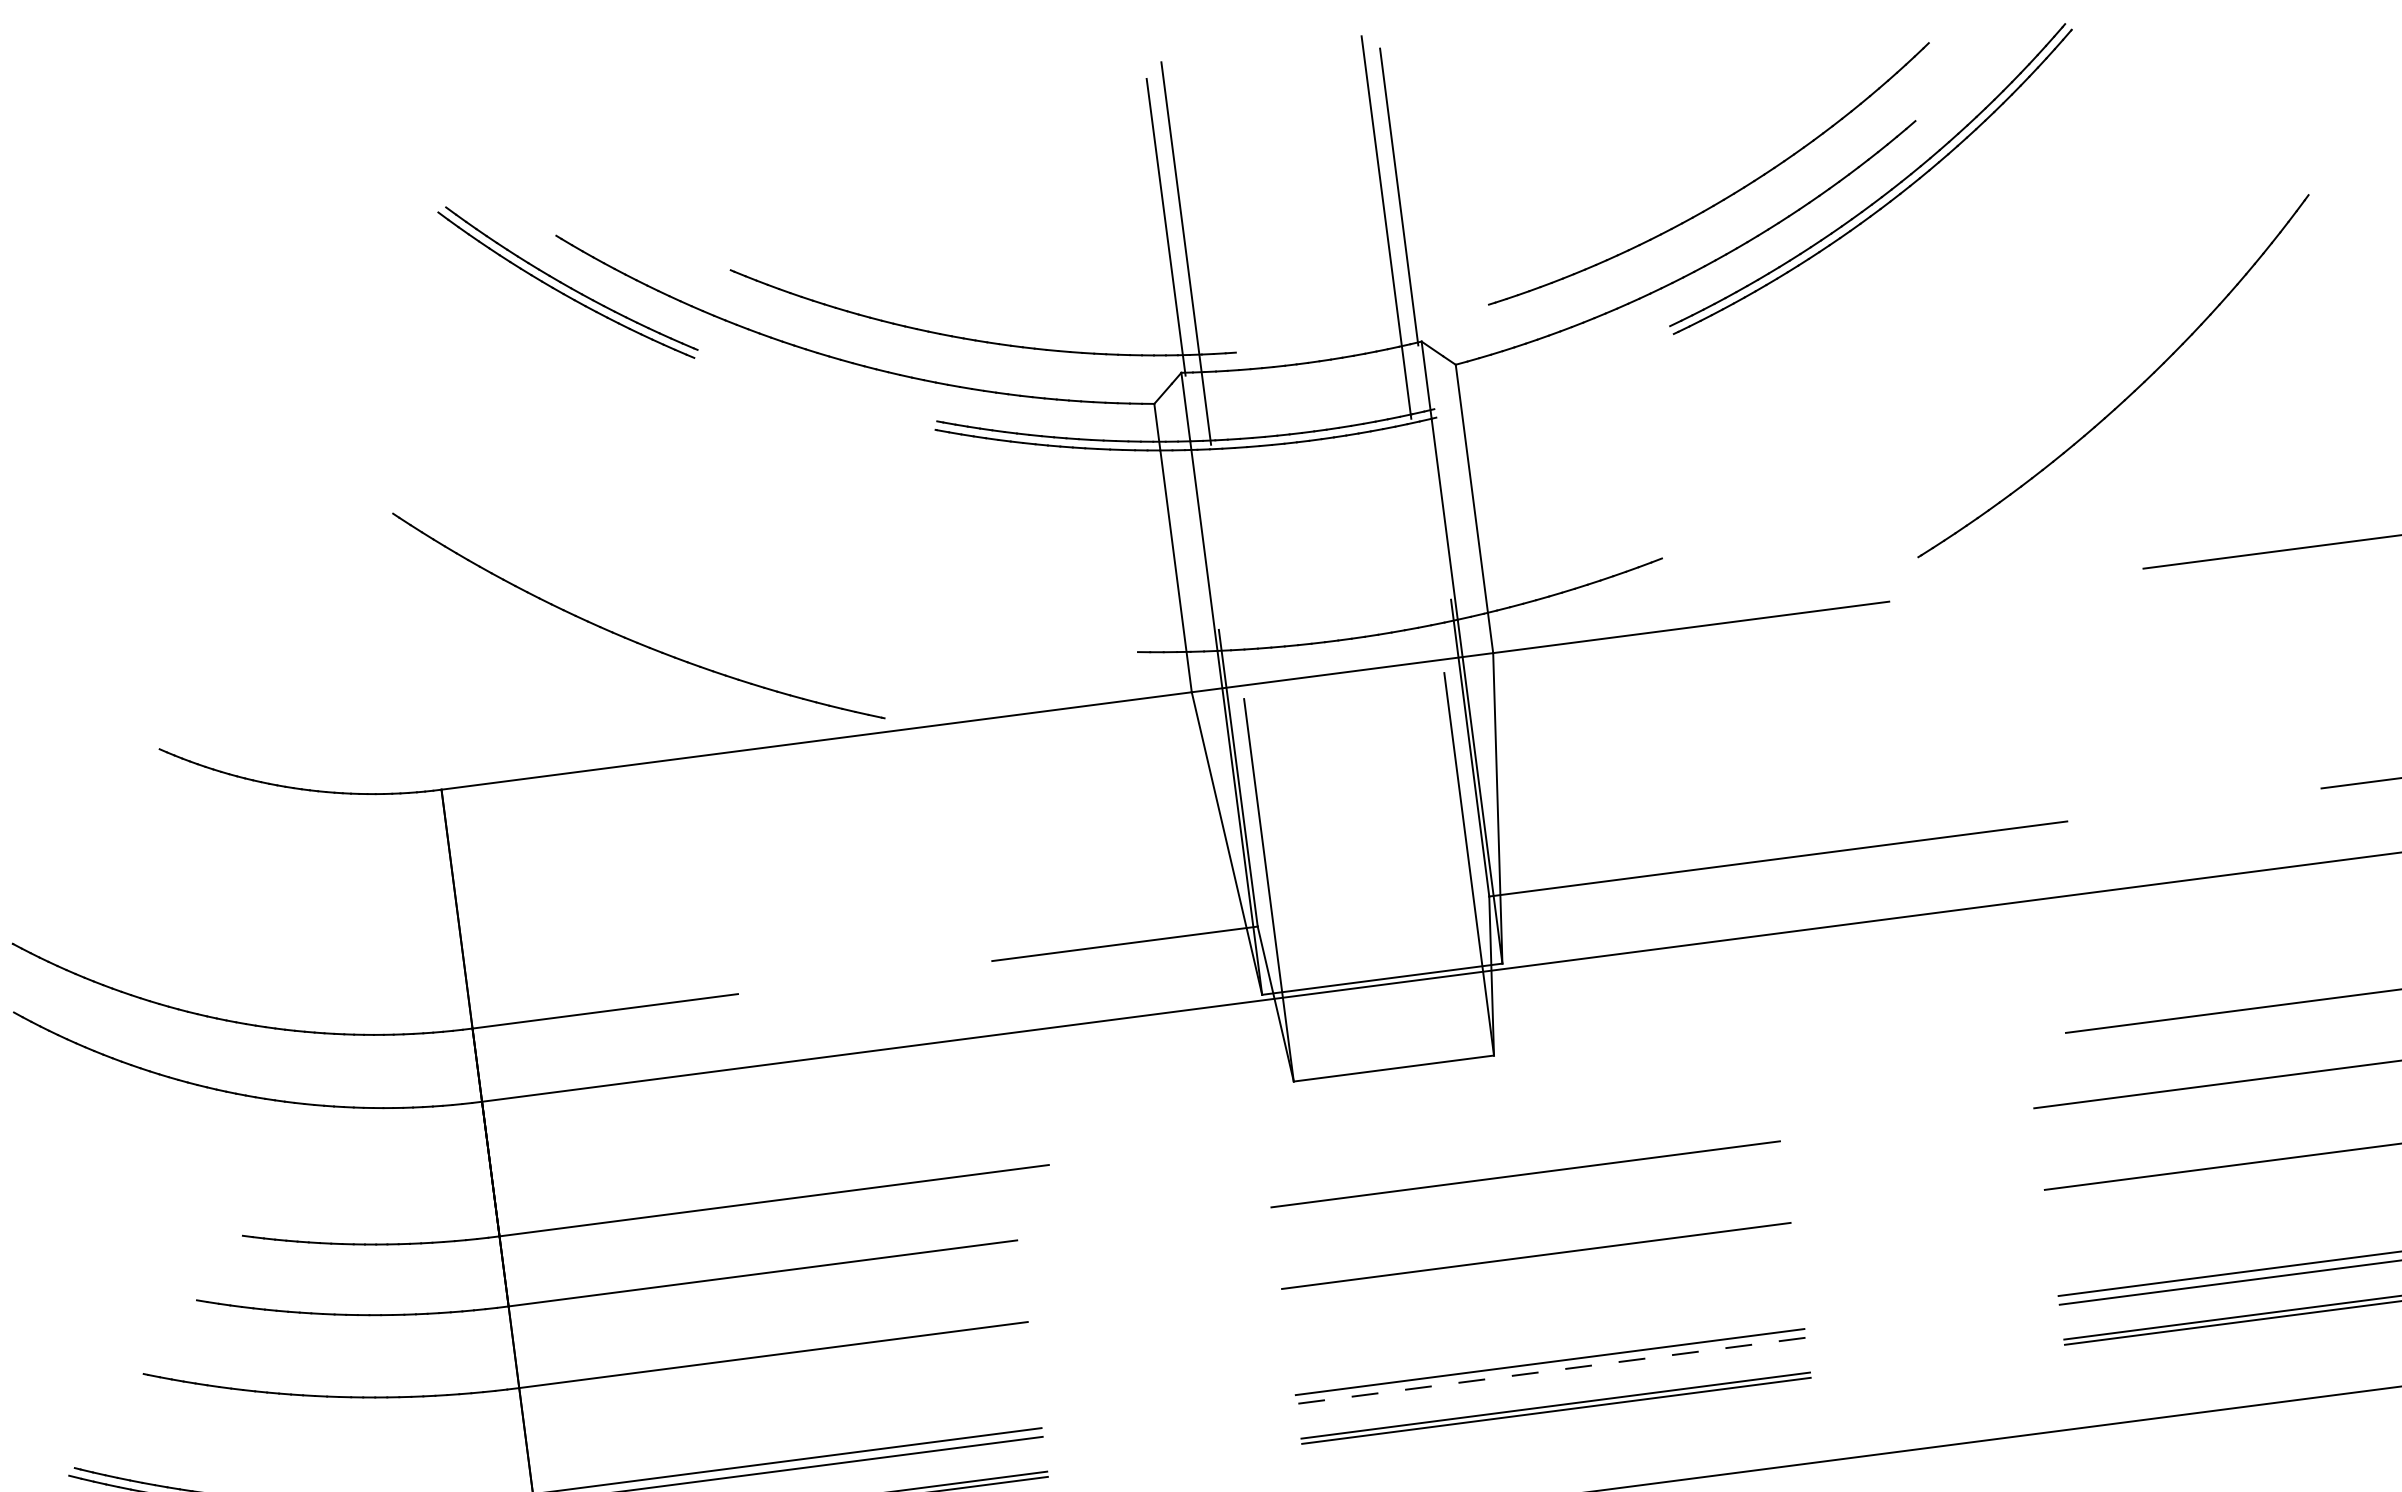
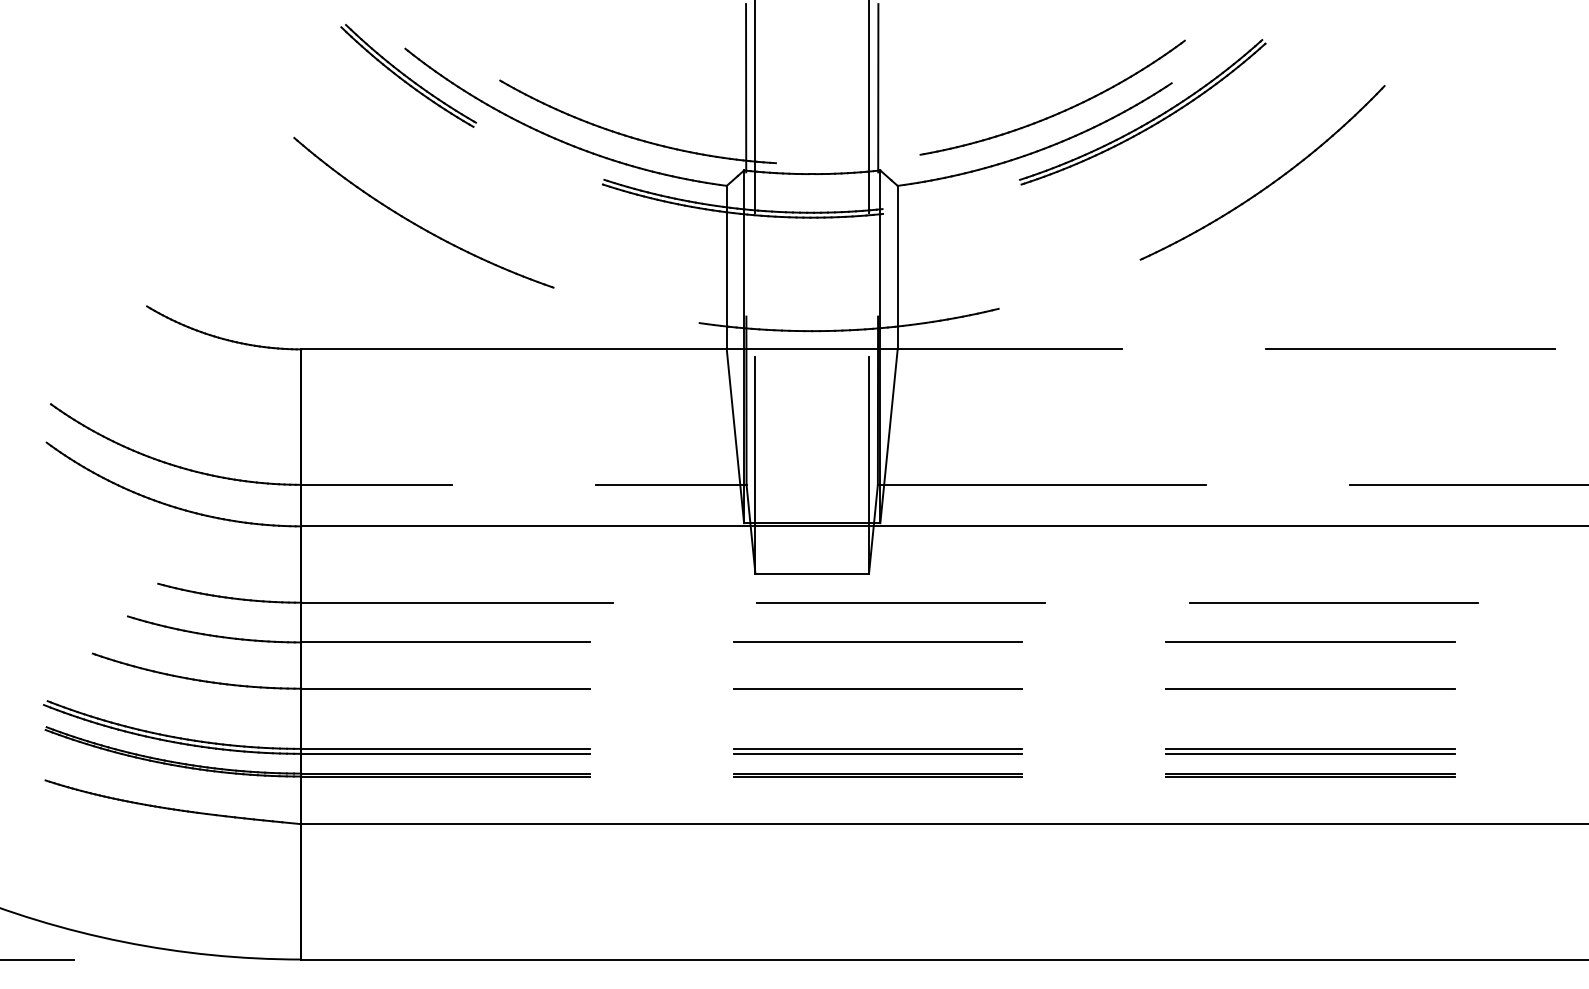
part: (2131, 391) -> (1271, 182), moved
part: (628, 636) -> (416, 223), moved
line: (1557, 1098) -> (901, 602), added
line: (1550, 1370) -> (877, 753), dashed -> solid

